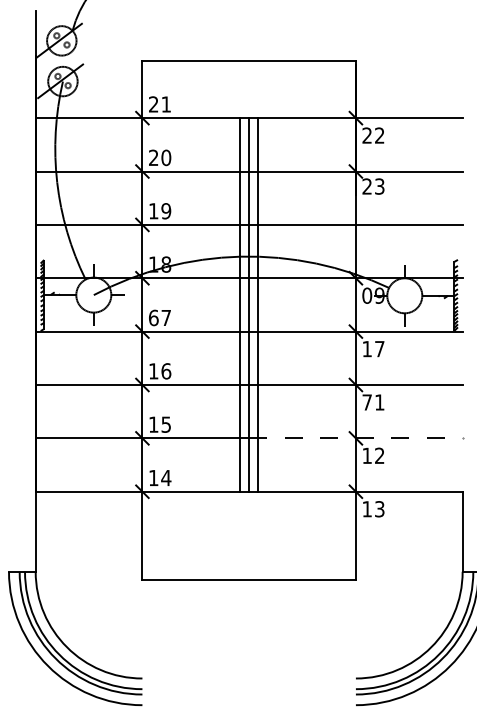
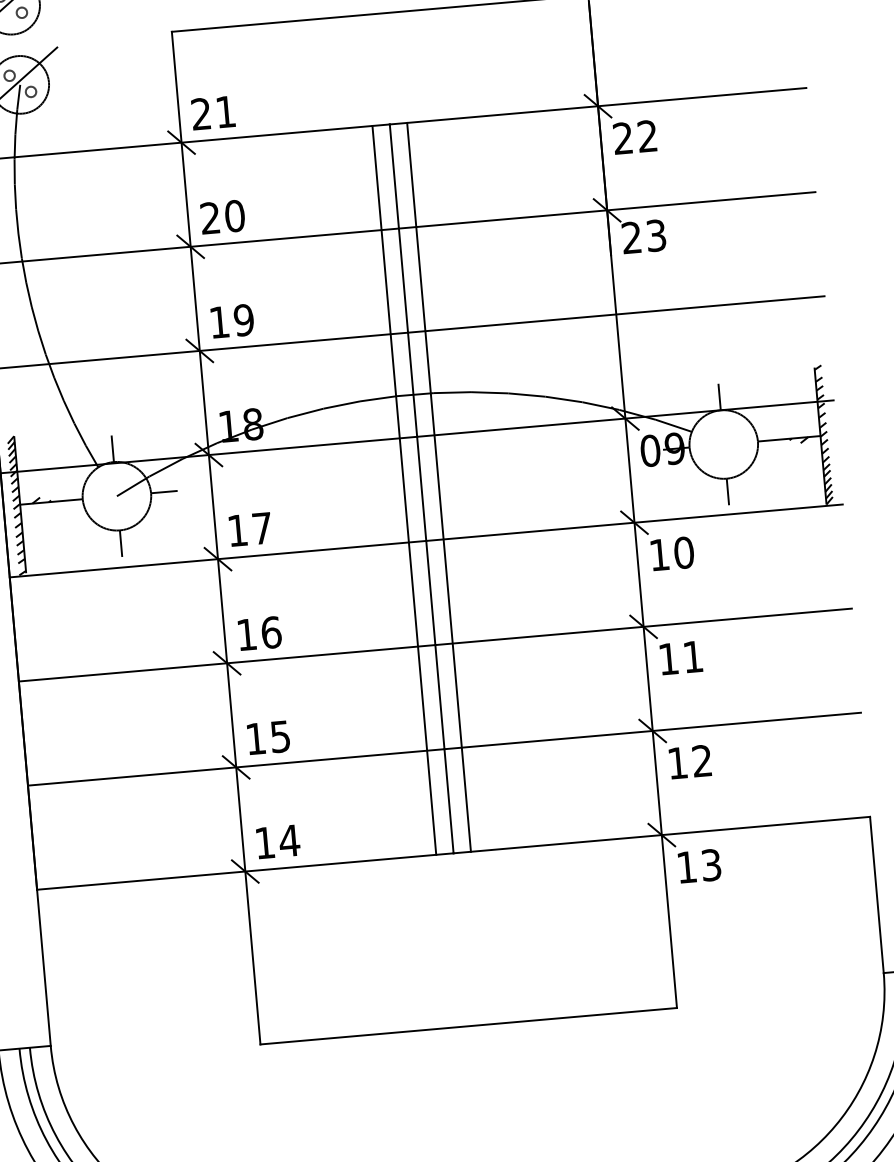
text: (153, 317) -> (237, 529), 67 -> 17
text: (379, 348) -> (683, 551), 17 -> 10
text: (366, 402) -> (667, 659), 71 -> 11
line: (355, 438) -> (651, 731), dashed -> solid

